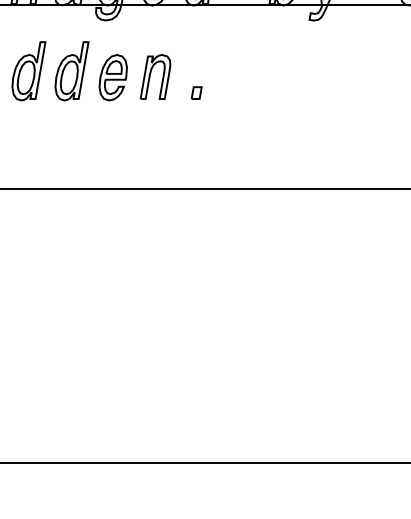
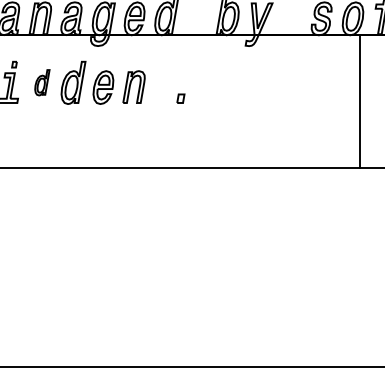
part: (29, 70) -> (42, 82), size x0.6
part: (196, 92) -> (180, 98), moved

